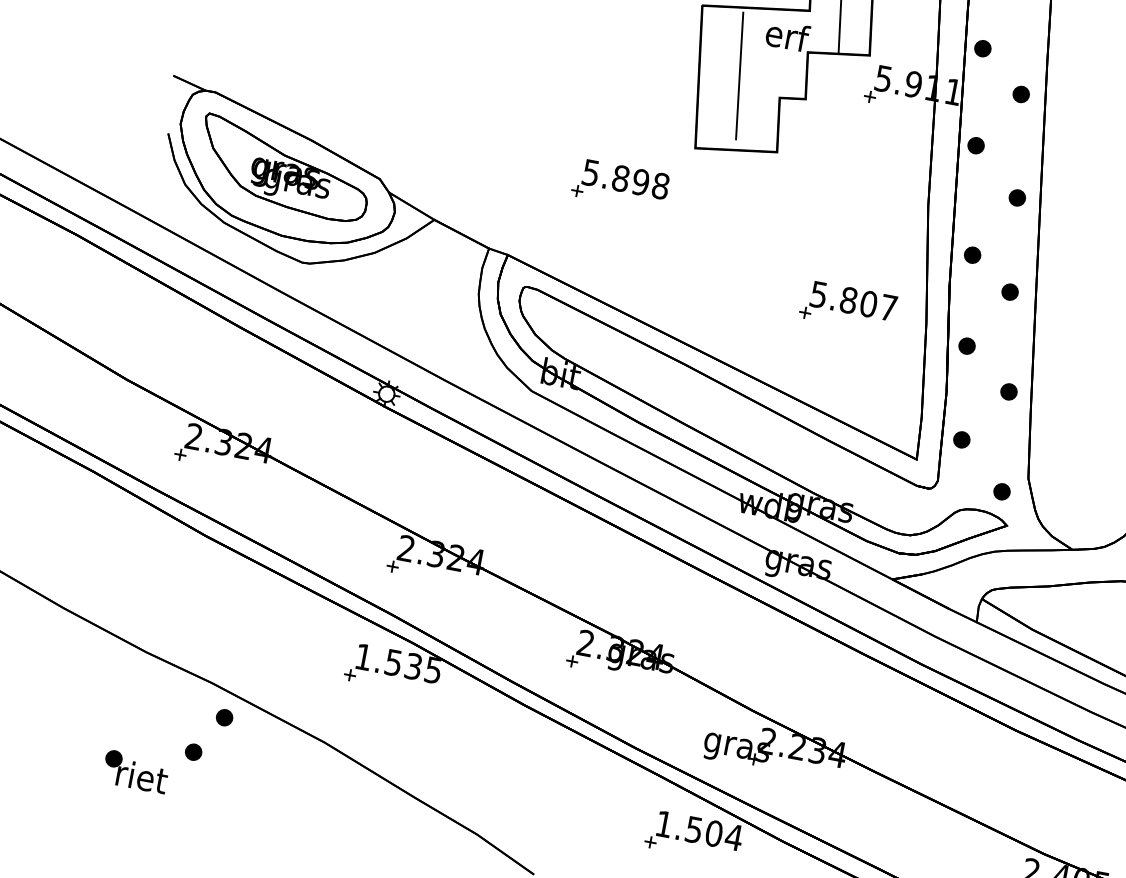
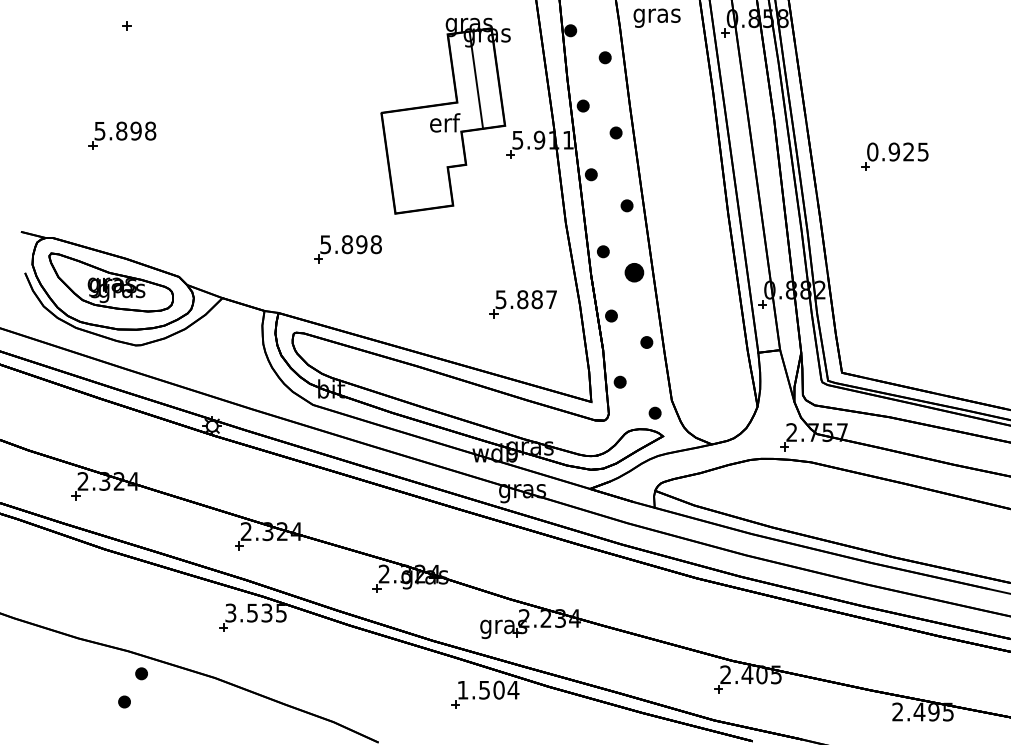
line: (739, 76) -> (416, 157), removed
part: (1010, 291) -> (634, 272), size x1.6
text: (867, 303) -> (536, 299), 5.807 -> 5.887
text: (363, 656) -> (230, 612), 1.535 -> 3.535
part: (135, 770) -> (86, 722), removed

